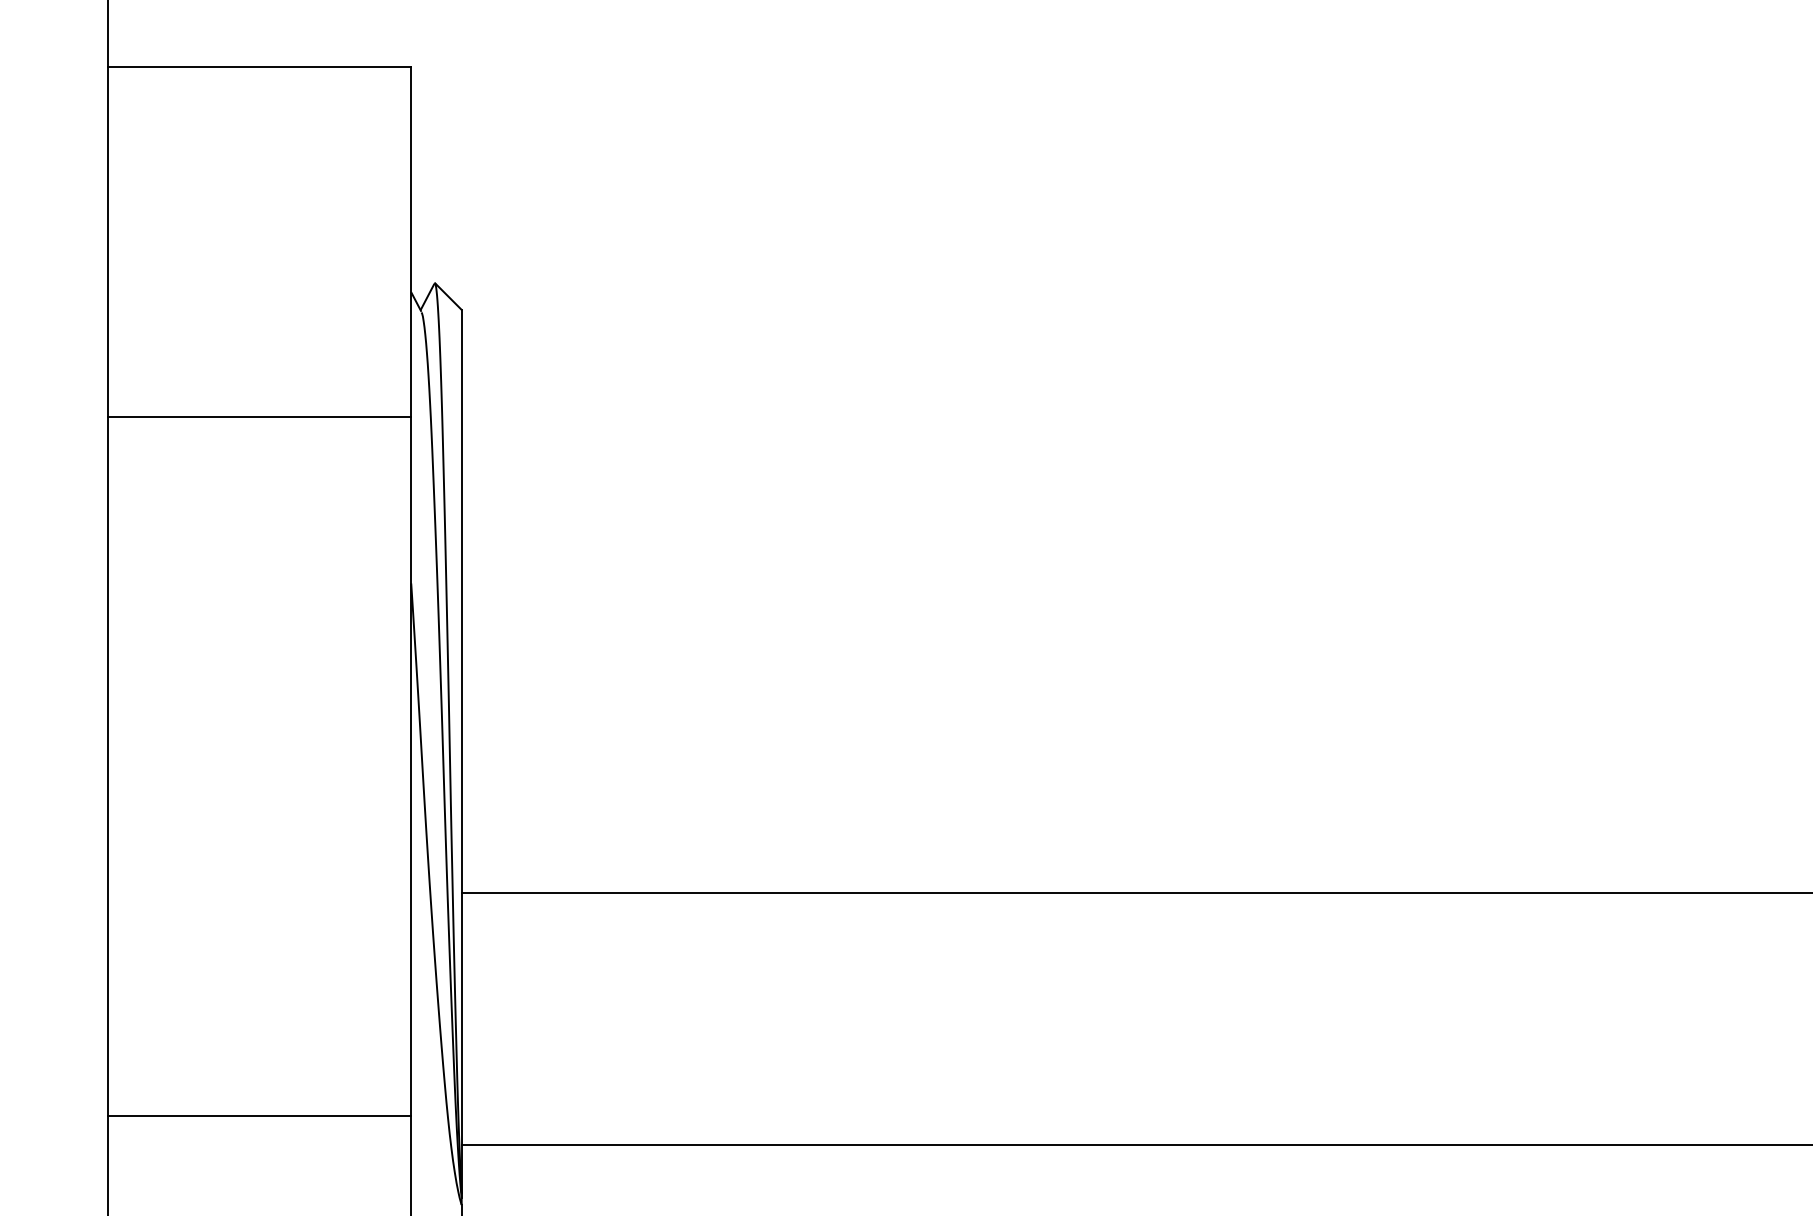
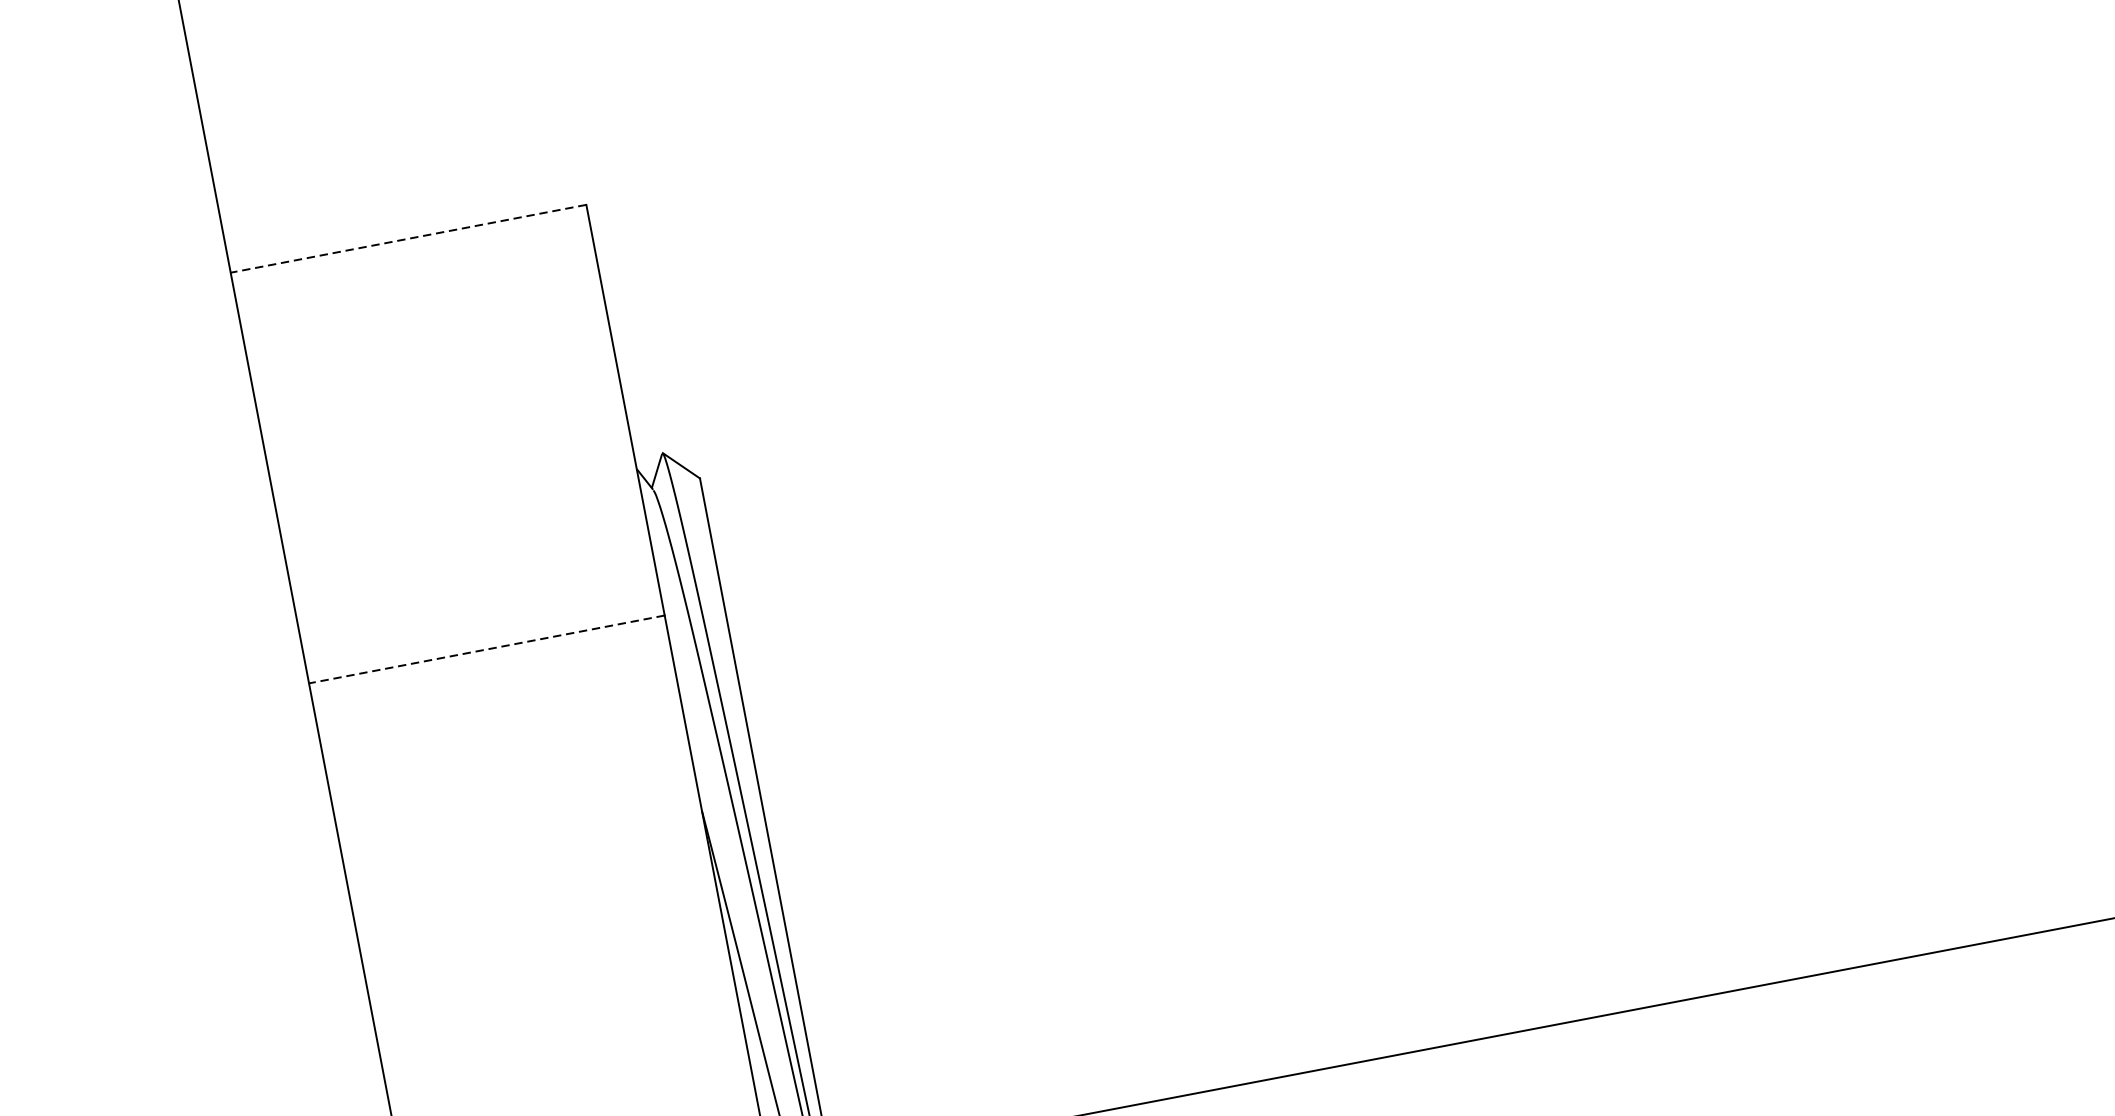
line: (259, 67) -> (408, 239), solid -> dashed
line: (259, 416) -> (486, 649), solid -> dashed

